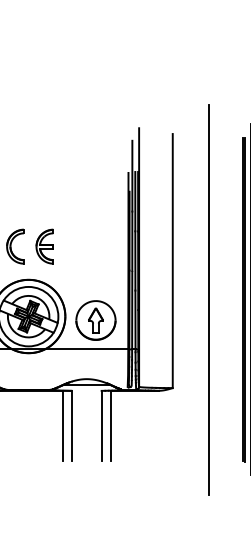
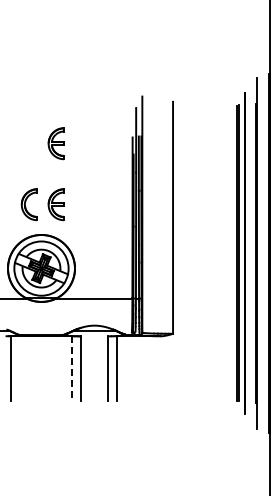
part: (44, 179) -> (55, 143), added
line: (209, 300) -> (206, 253), removed
part: (95, 319) -> (102, 271), removed
line: (62, 426) -> (72, 368), solid -> dashed

